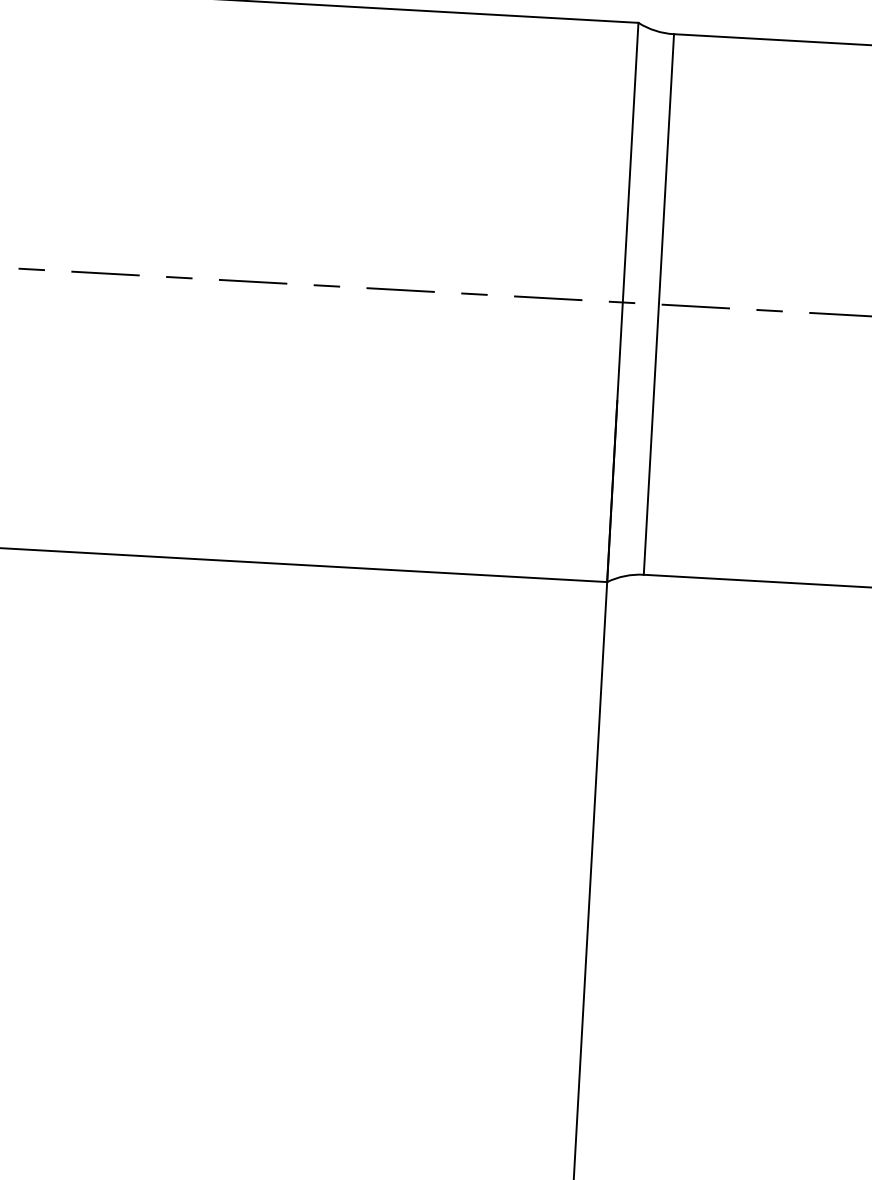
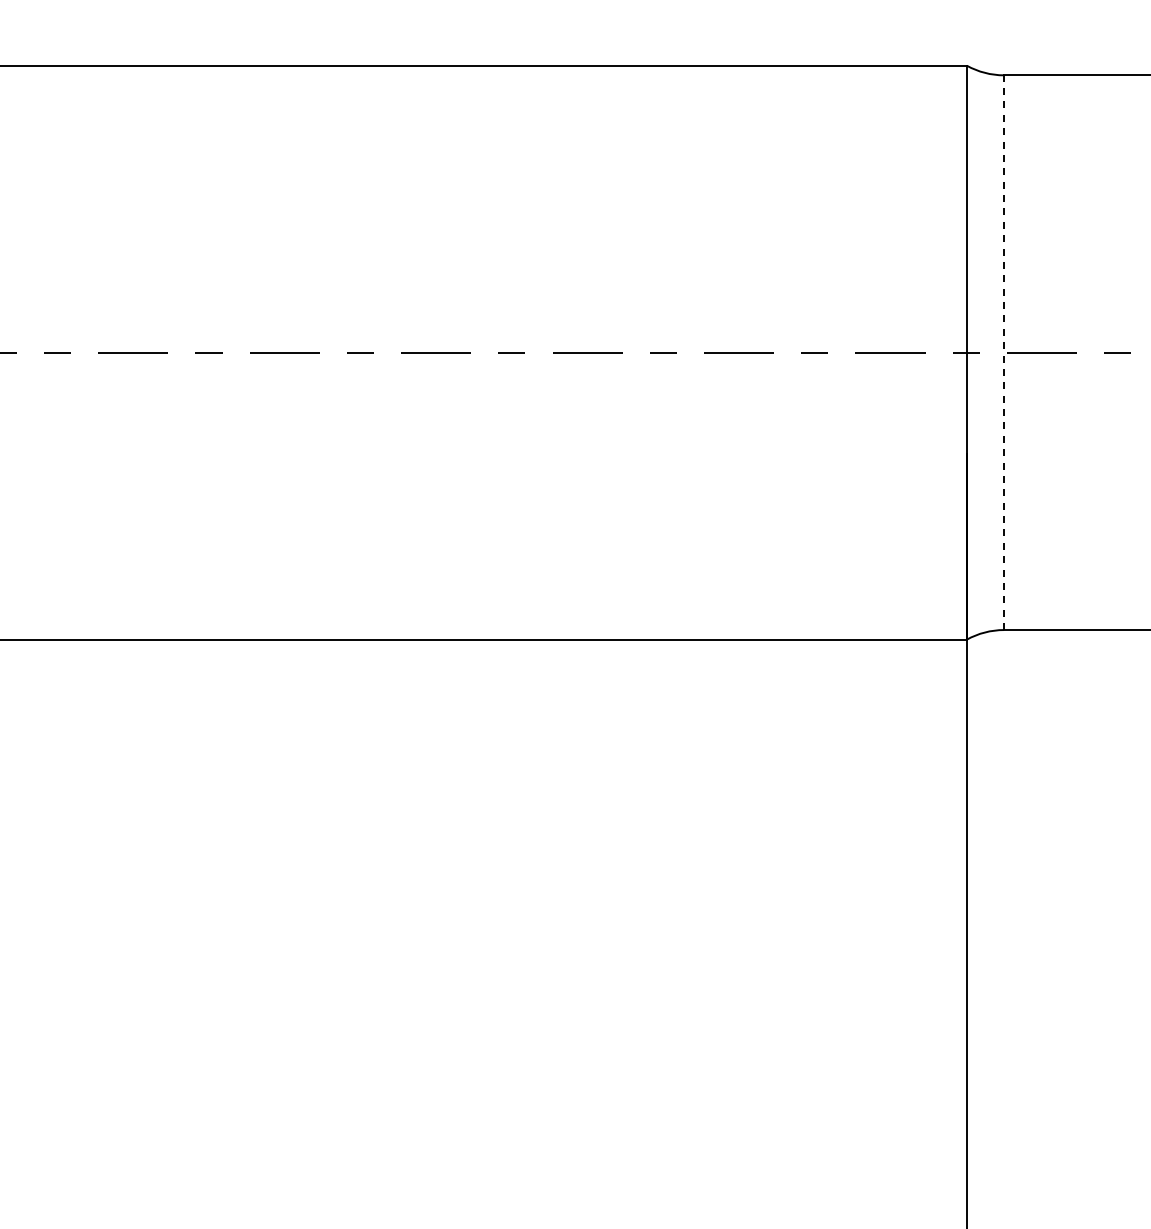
line: (659, 304) -> (1004, 352), solid -> dashed

